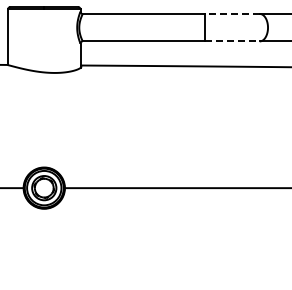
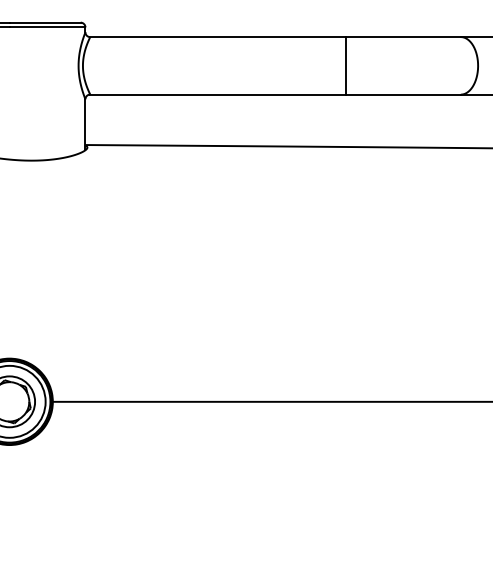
line: (232, 13) -> (403, 36), dashed -> solid
line: (232, 41) -> (403, 94), dashed -> solid

